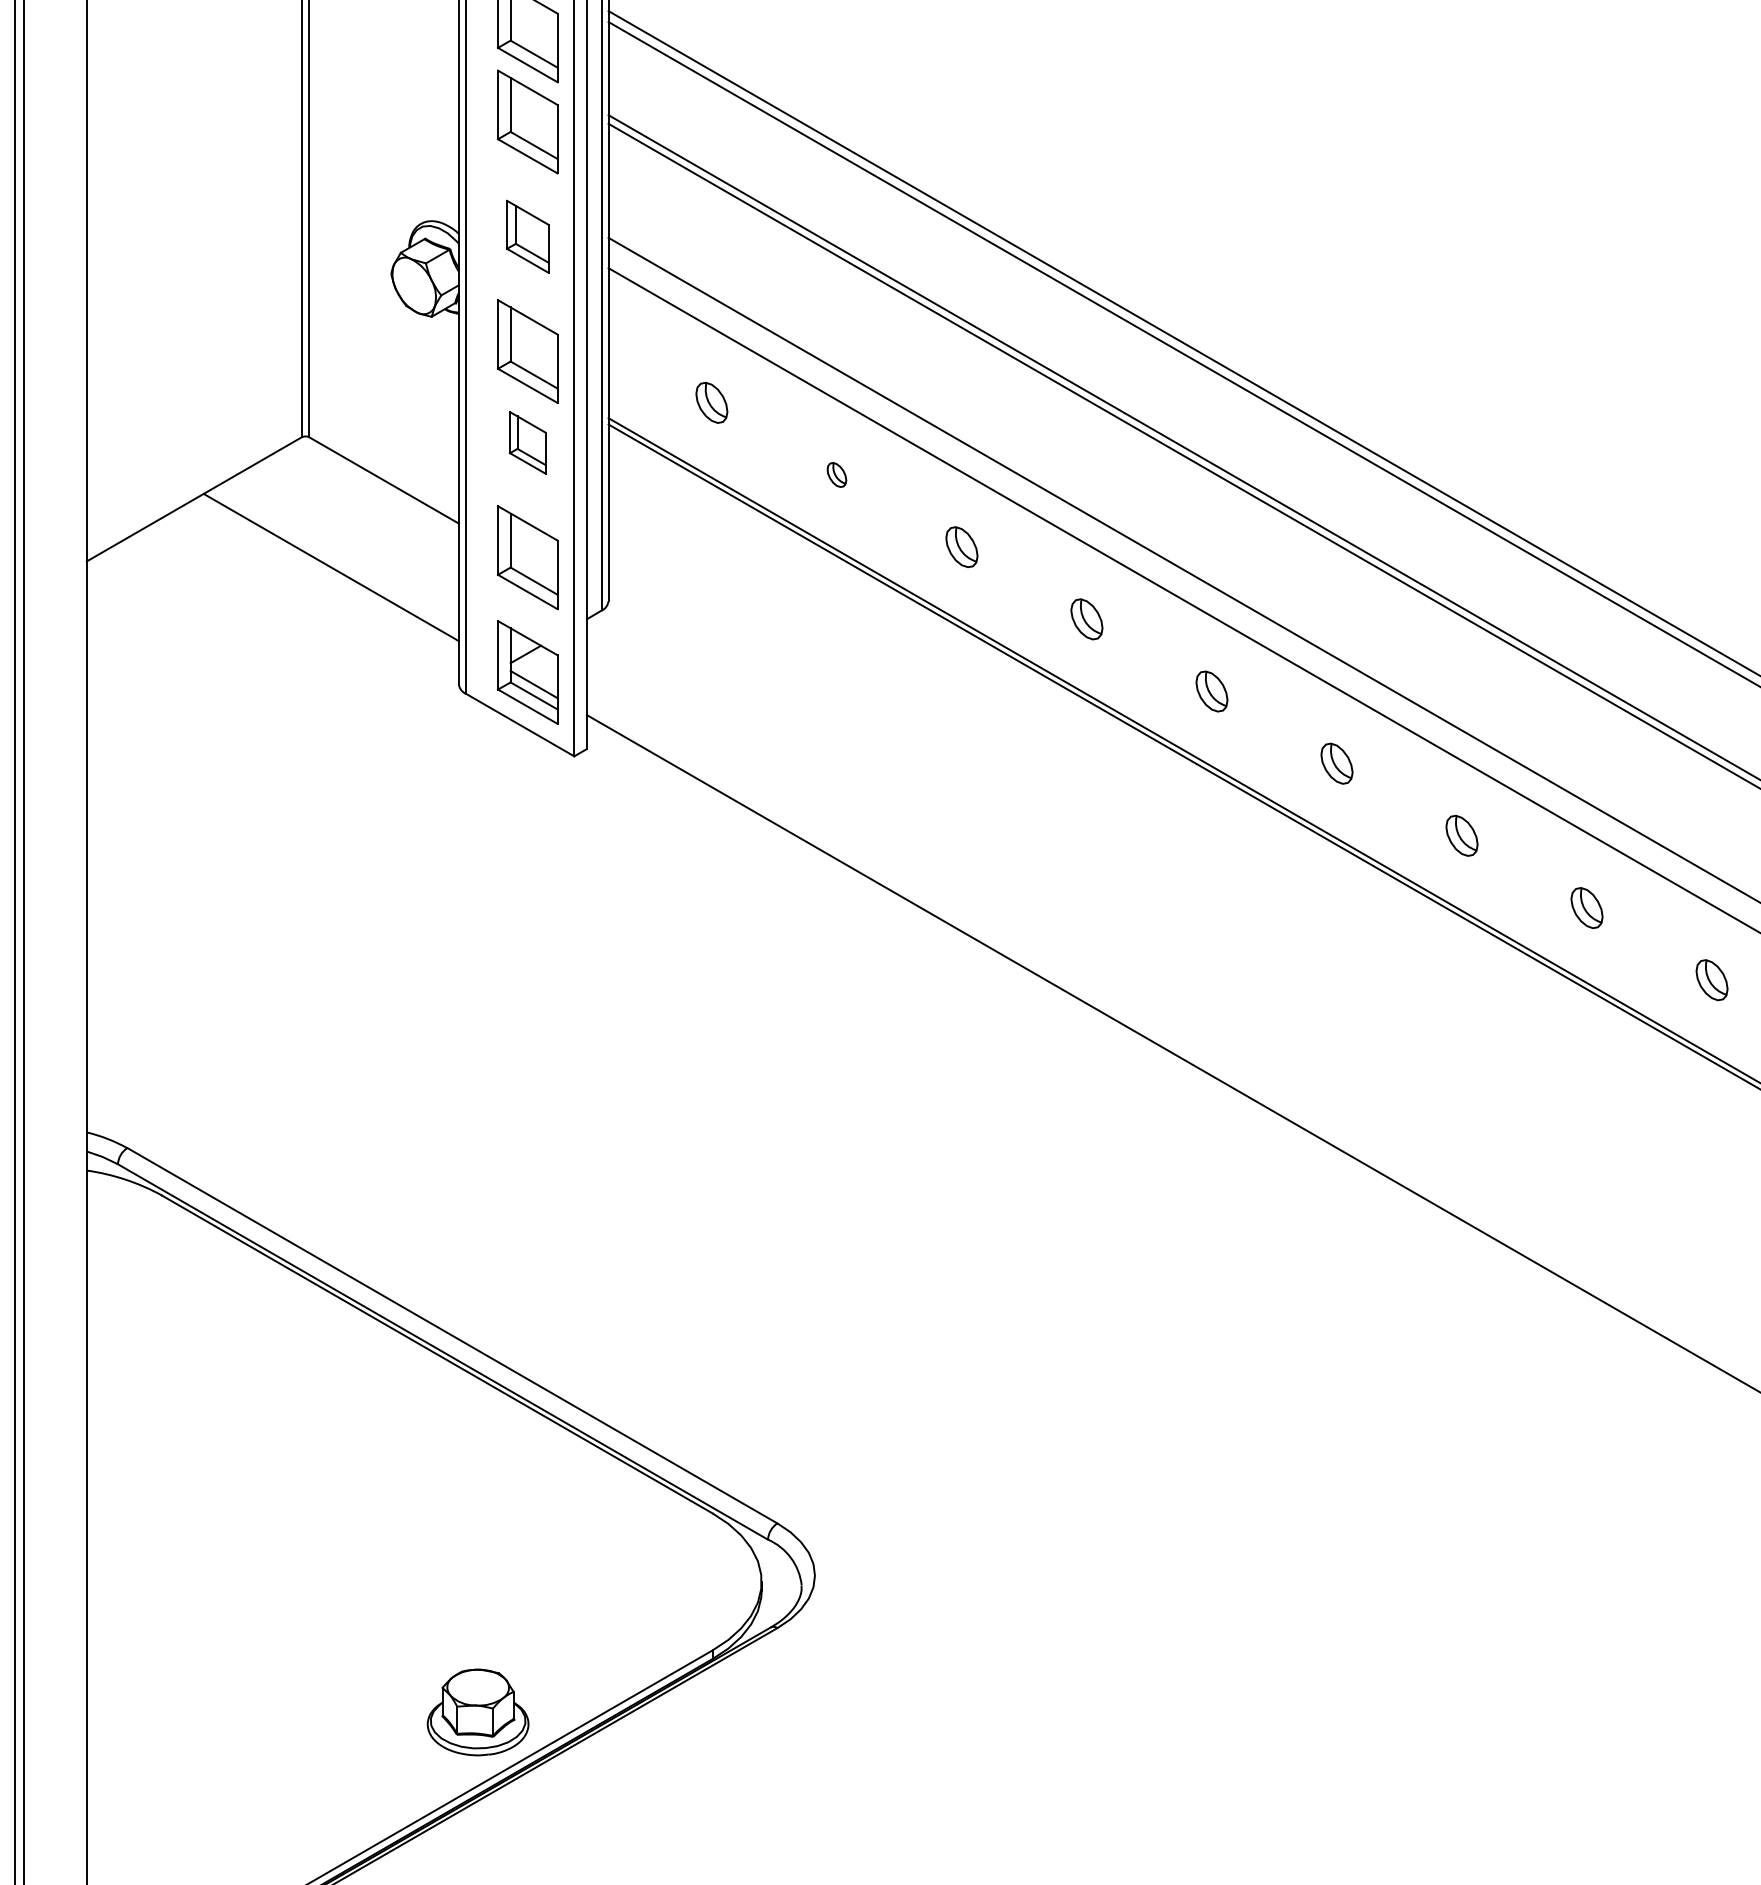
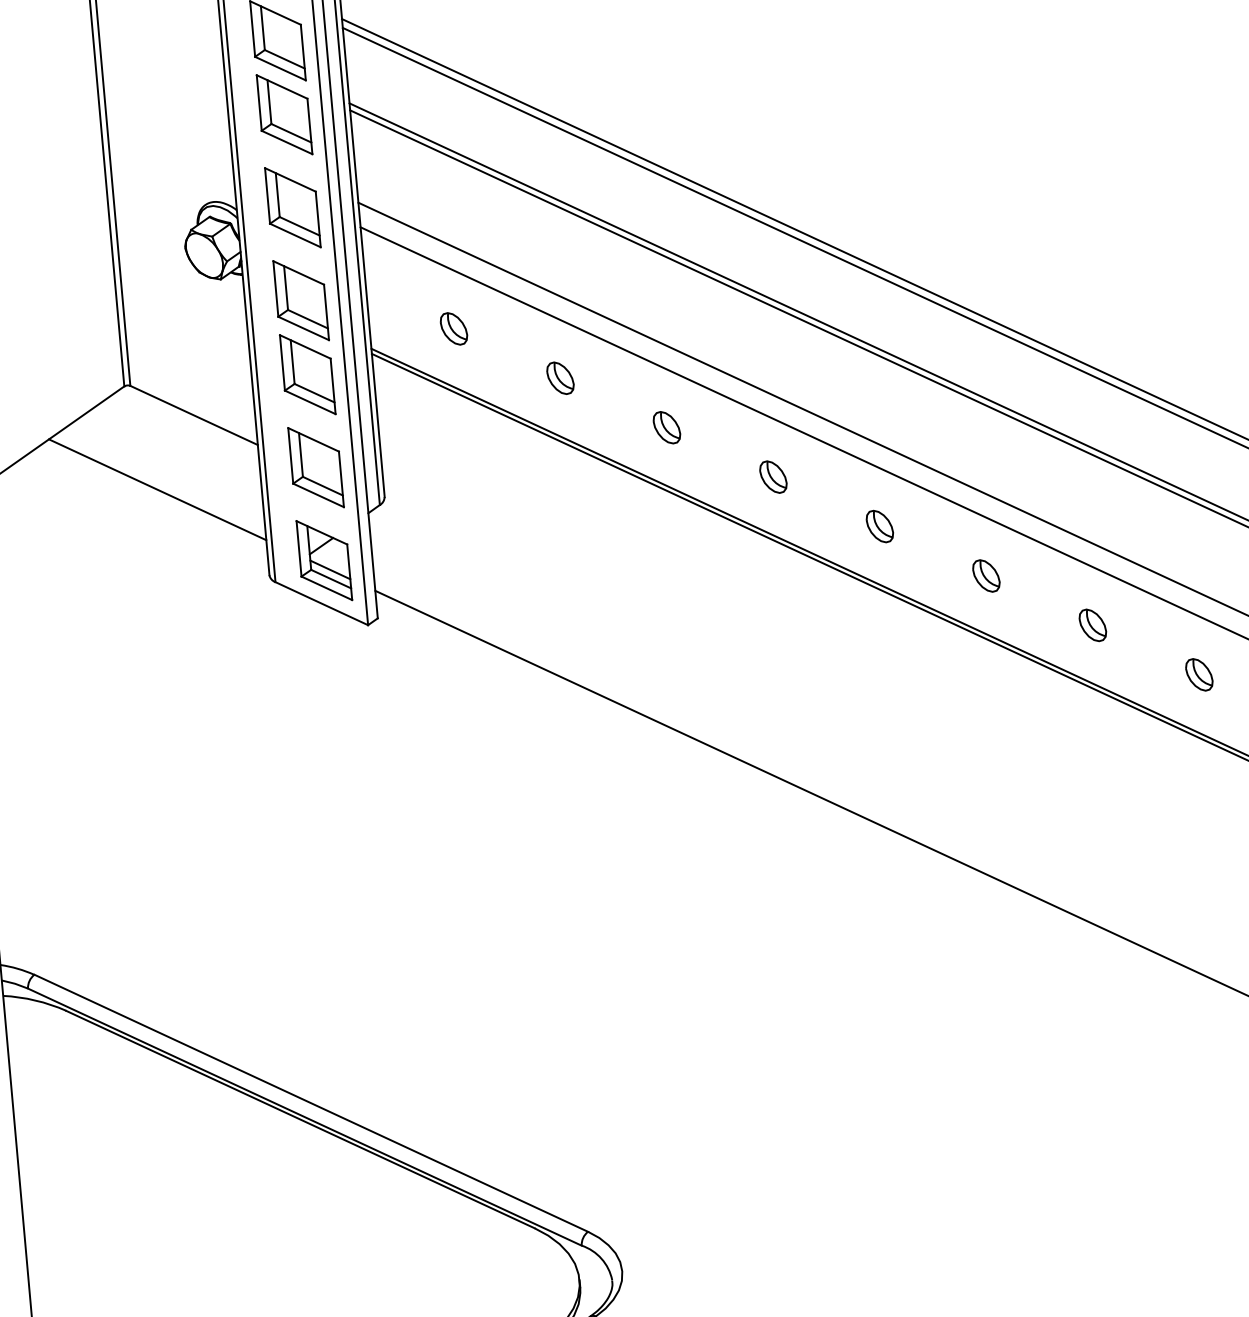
part: (527, 236) -> (292, 207), size x1.43
part: (527, 442) -> (307, 374), size x1.67
part: (836, 474) -> (560, 377), size x1.67

